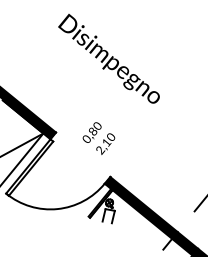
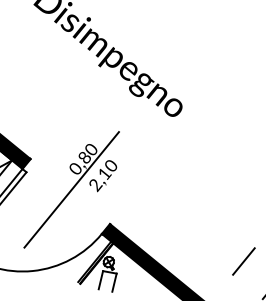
line: (83, 153) -> (70, 189), added

